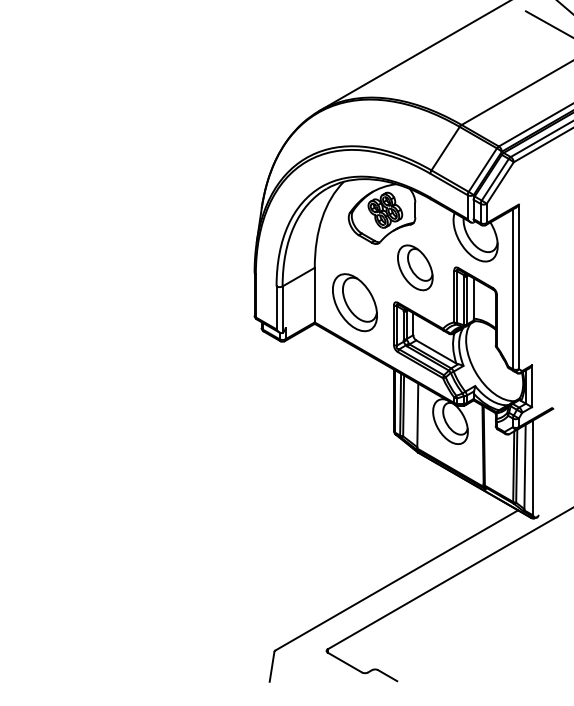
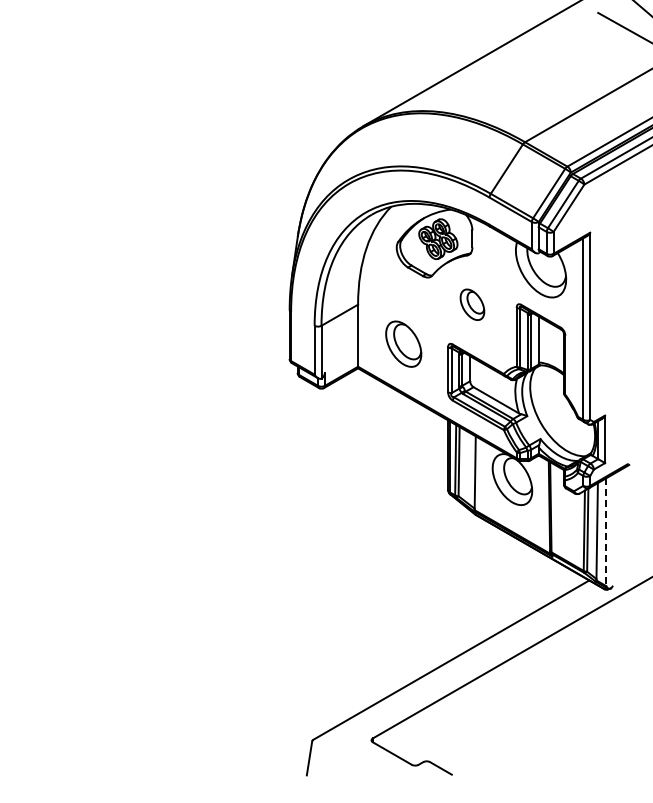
part: (415, 267) -> (472, 304), size x0.6
part: (354, 301) -> (403, 343), size x0.7
line: (533, 468) -> (606, 532), solid -> dashed

